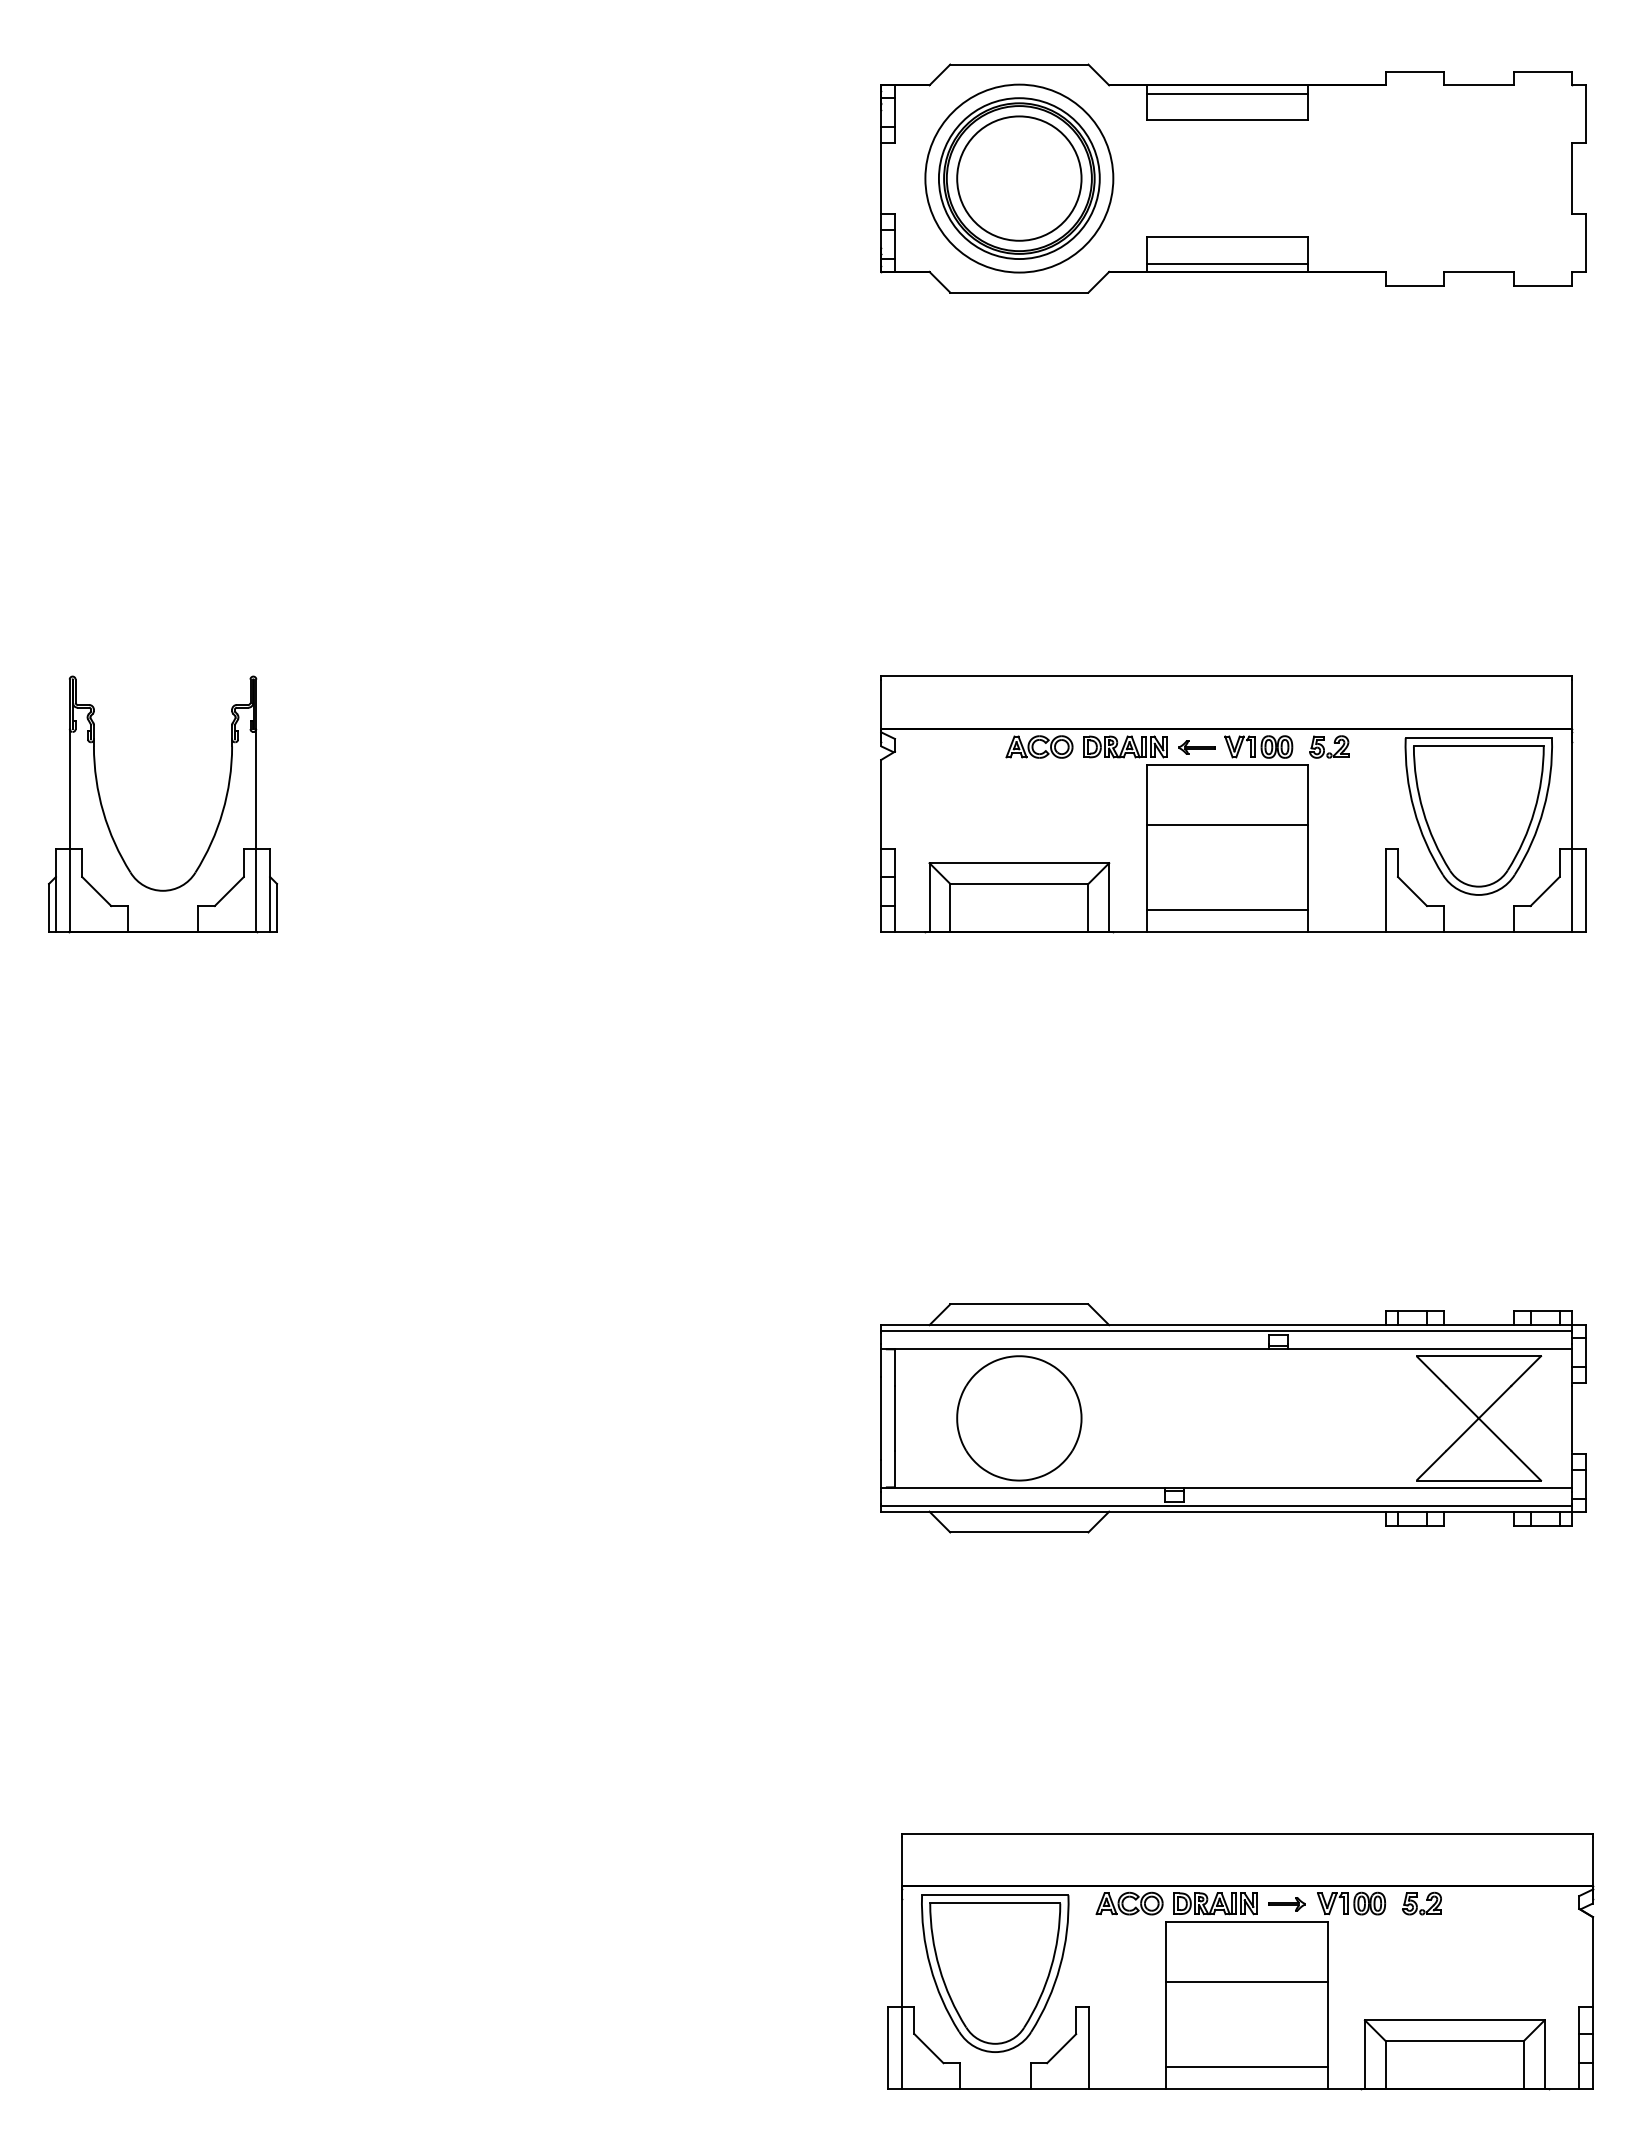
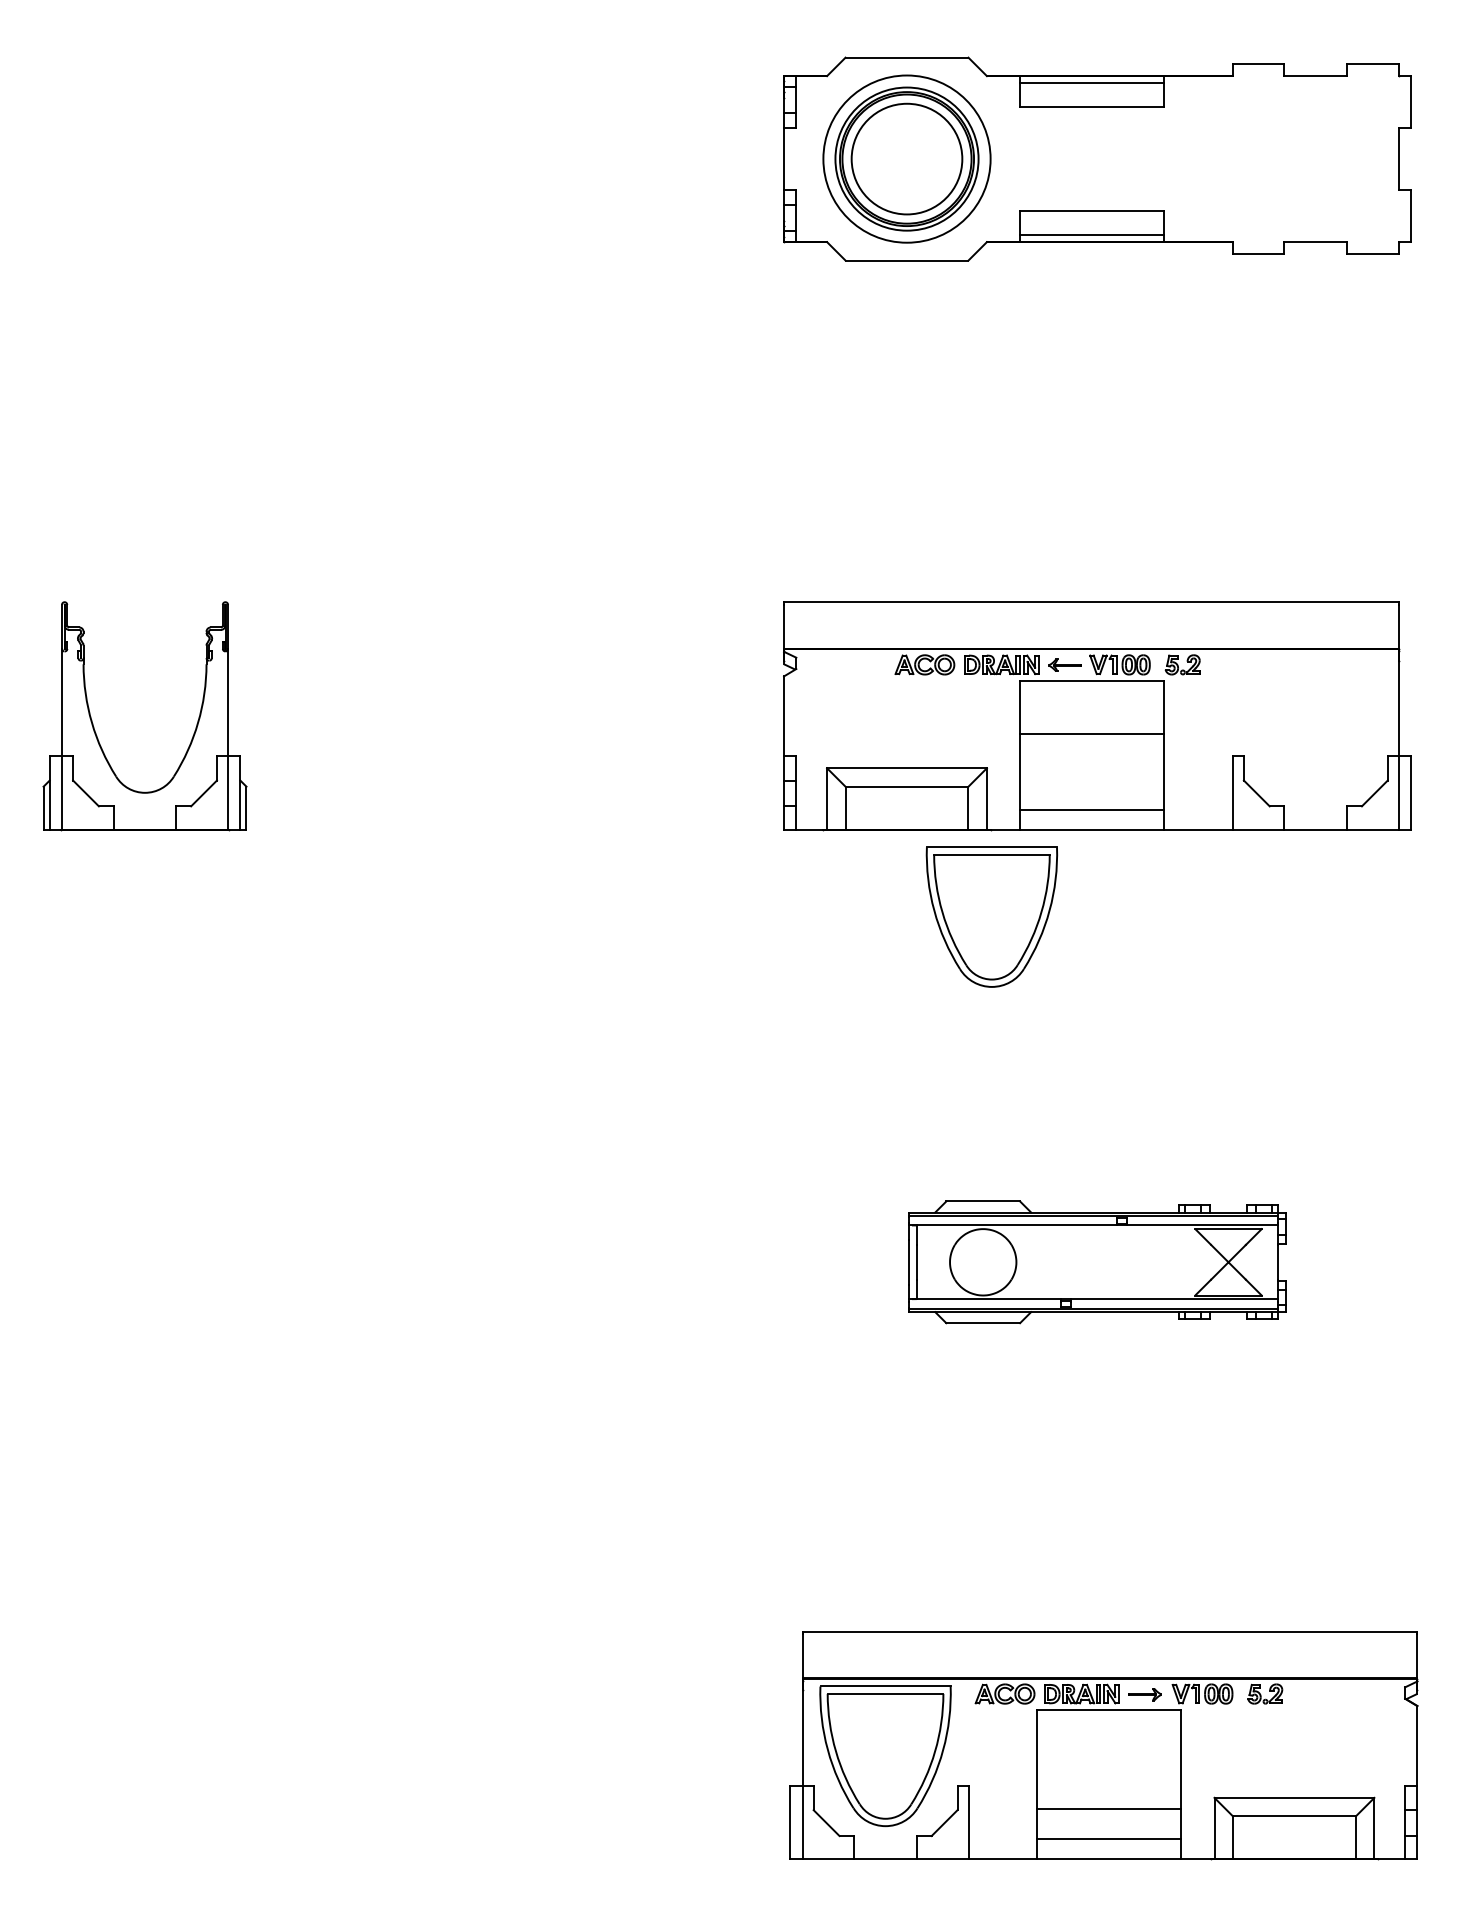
part: (1478, 816) -> (991, 917), moved
part: (1233, 1418) -> (1097, 1262), size x0.6
line: (1246, 1982) -> (1109, 1809), moved

